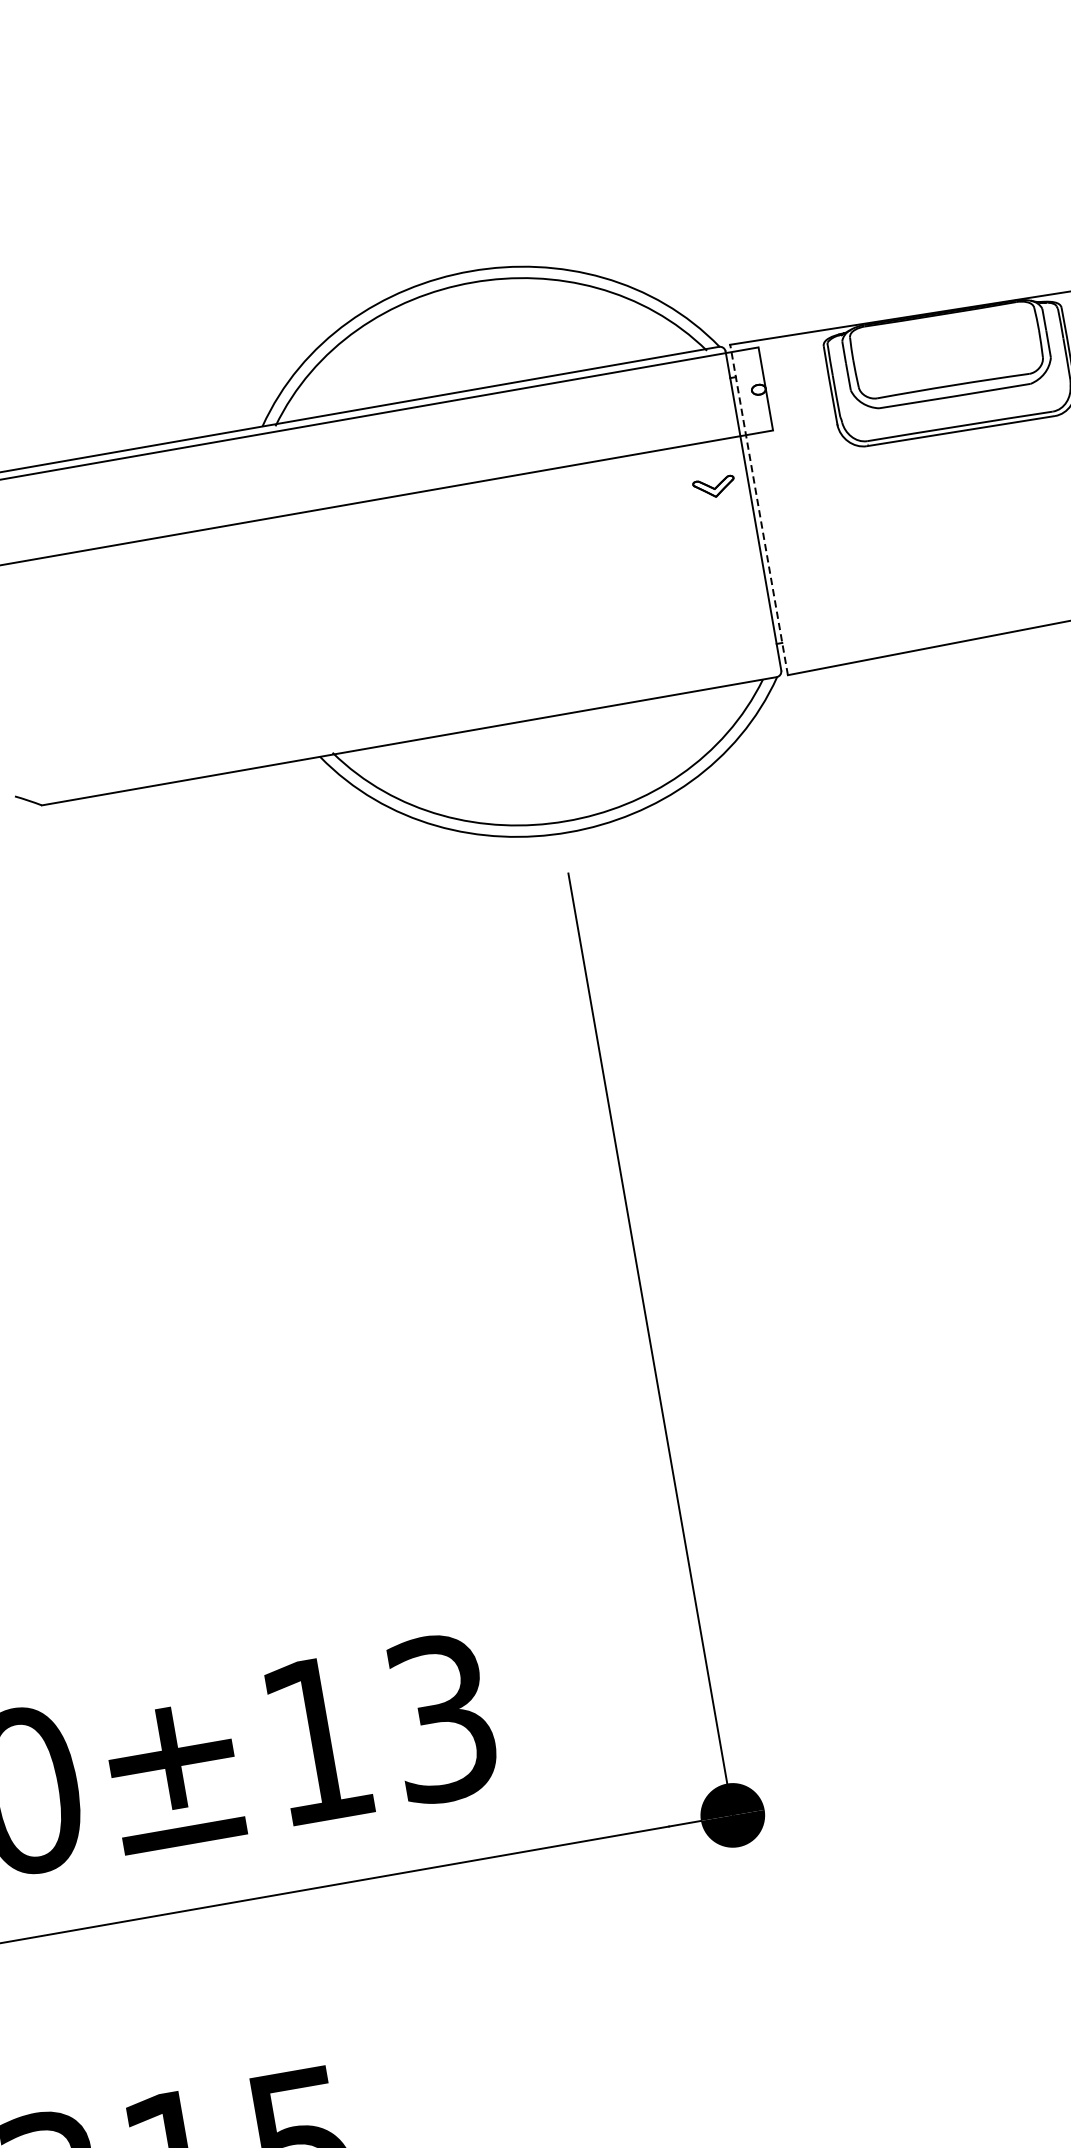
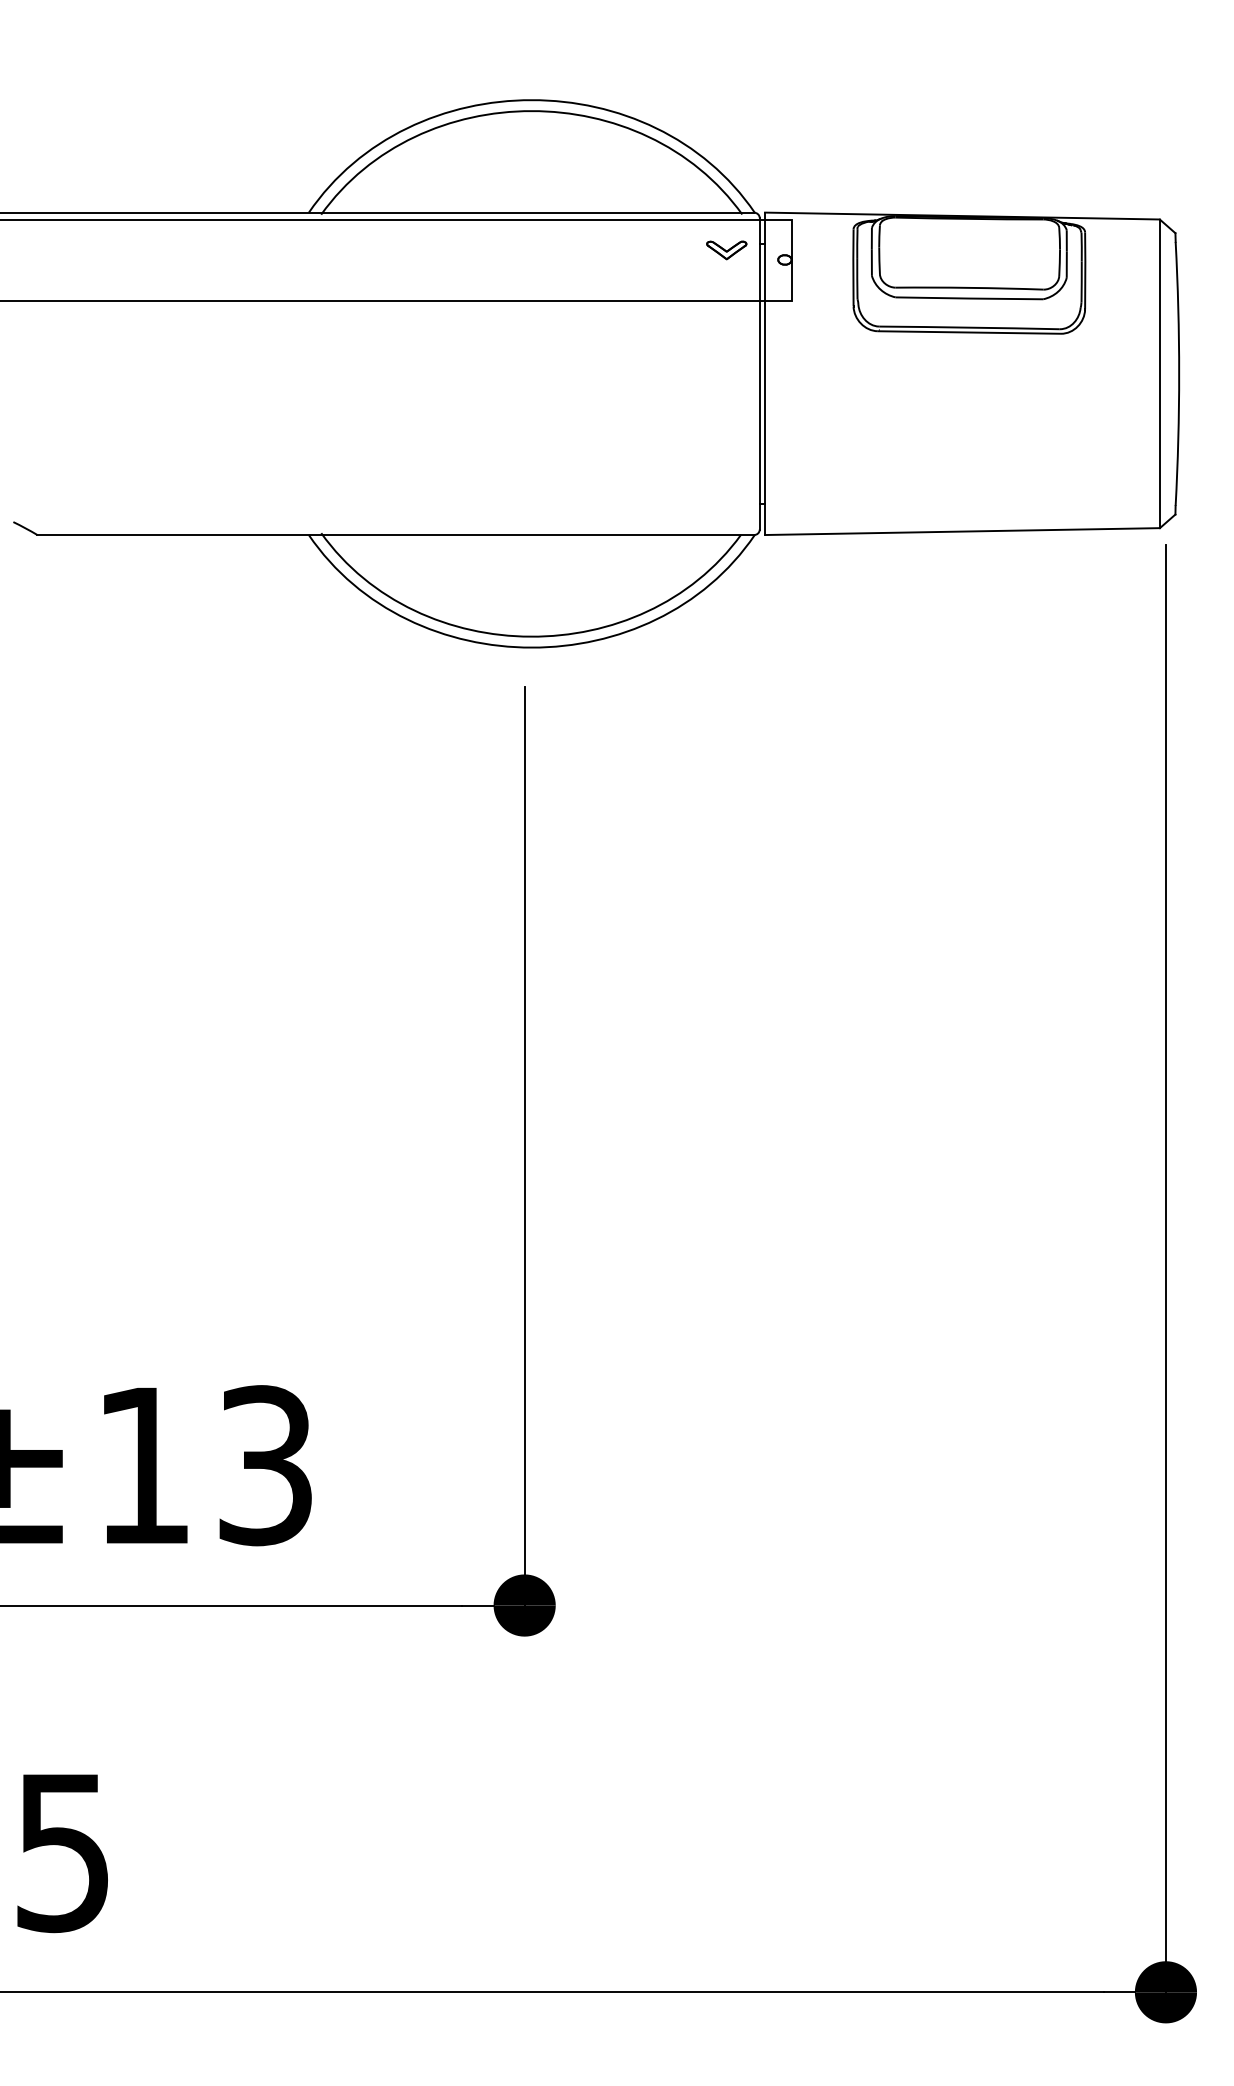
part: (714, 487) -> (726, 250), moved
line: (759, 509) -> (765, 373), dashed -> solid

